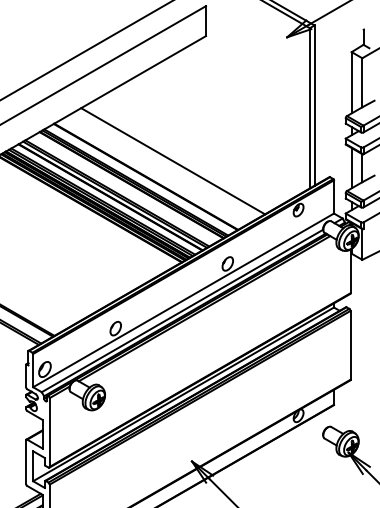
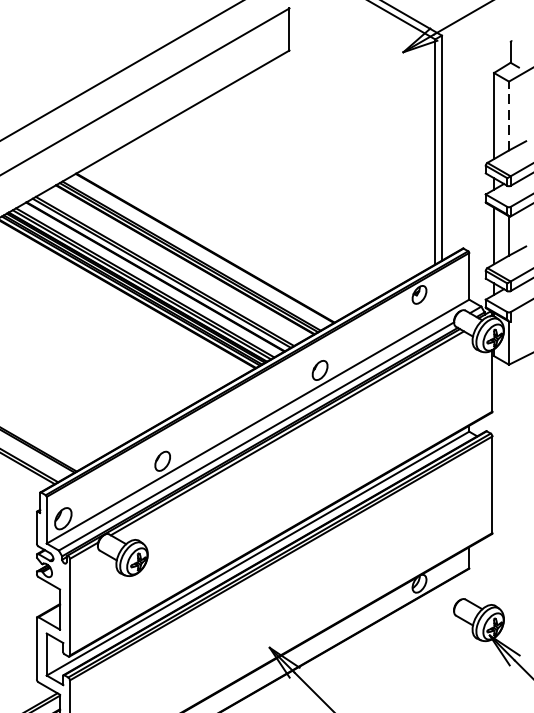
line: (362, 82) -> (509, 115), solid -> dashed
line: (173, 161) -> (243, 226), removed

